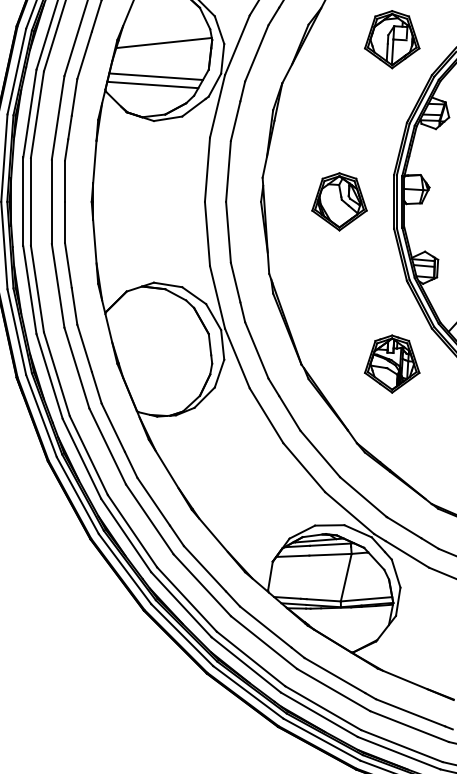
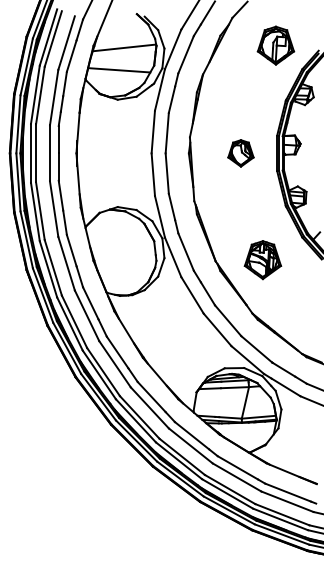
line: (152, 84) -> (116, 75), removed
part: (338, 202) -> (240, 153), size x0.7
part: (391, 364) -> (262, 260), moved

